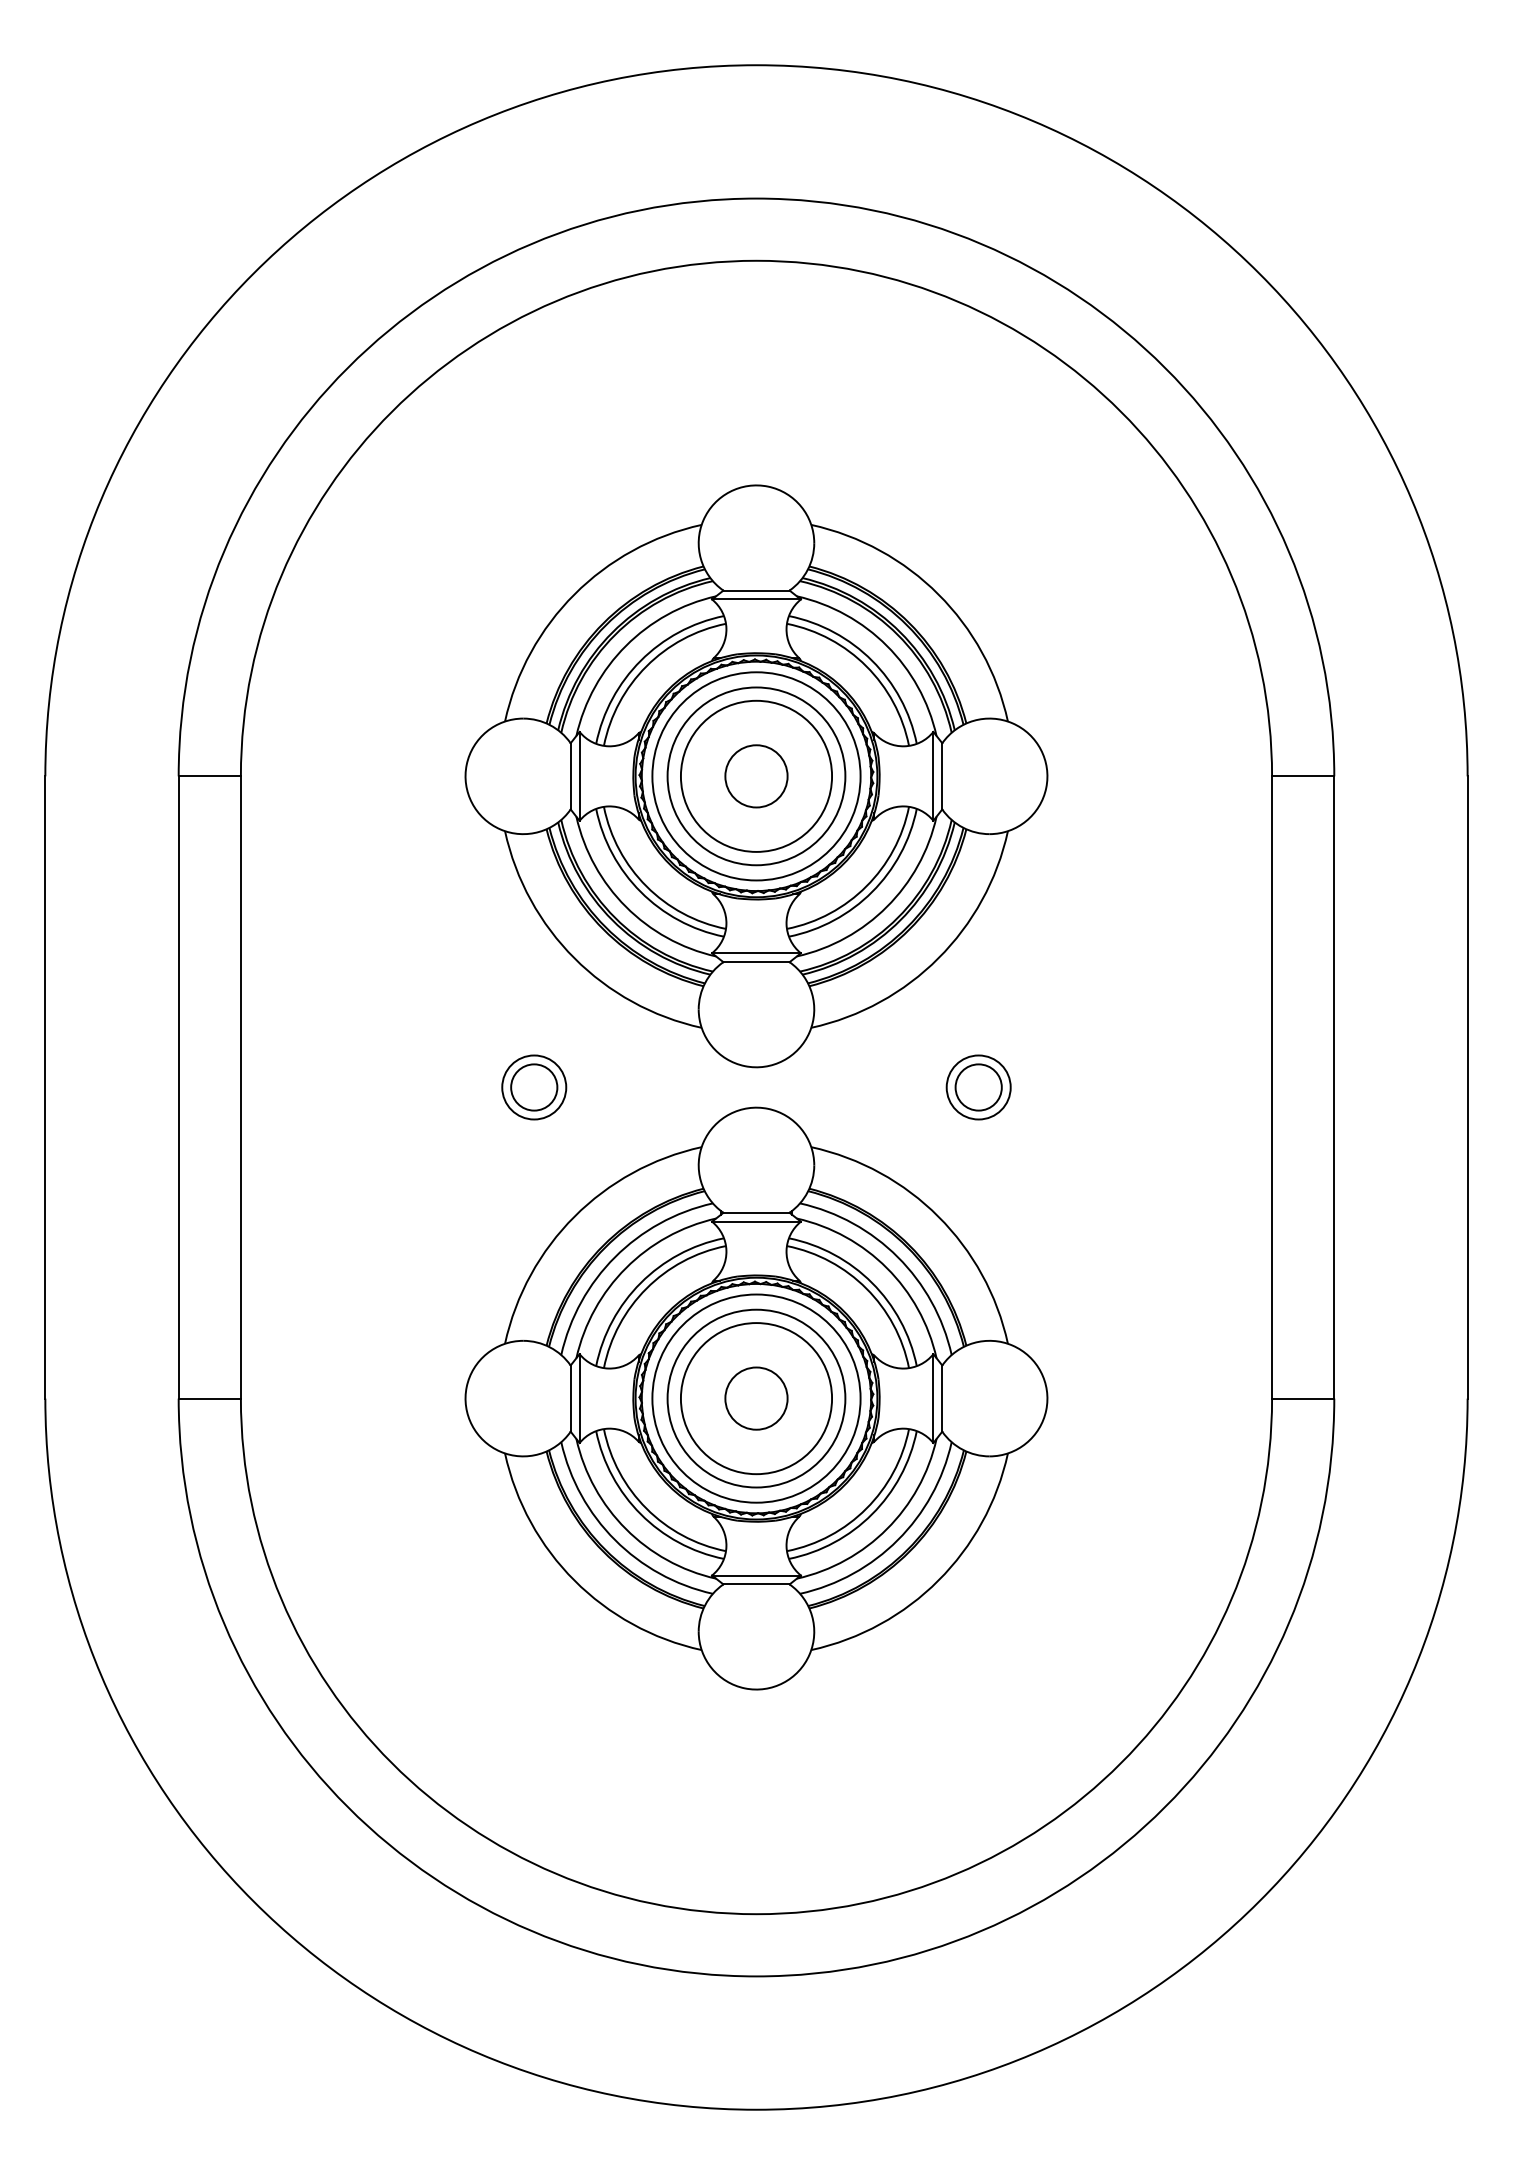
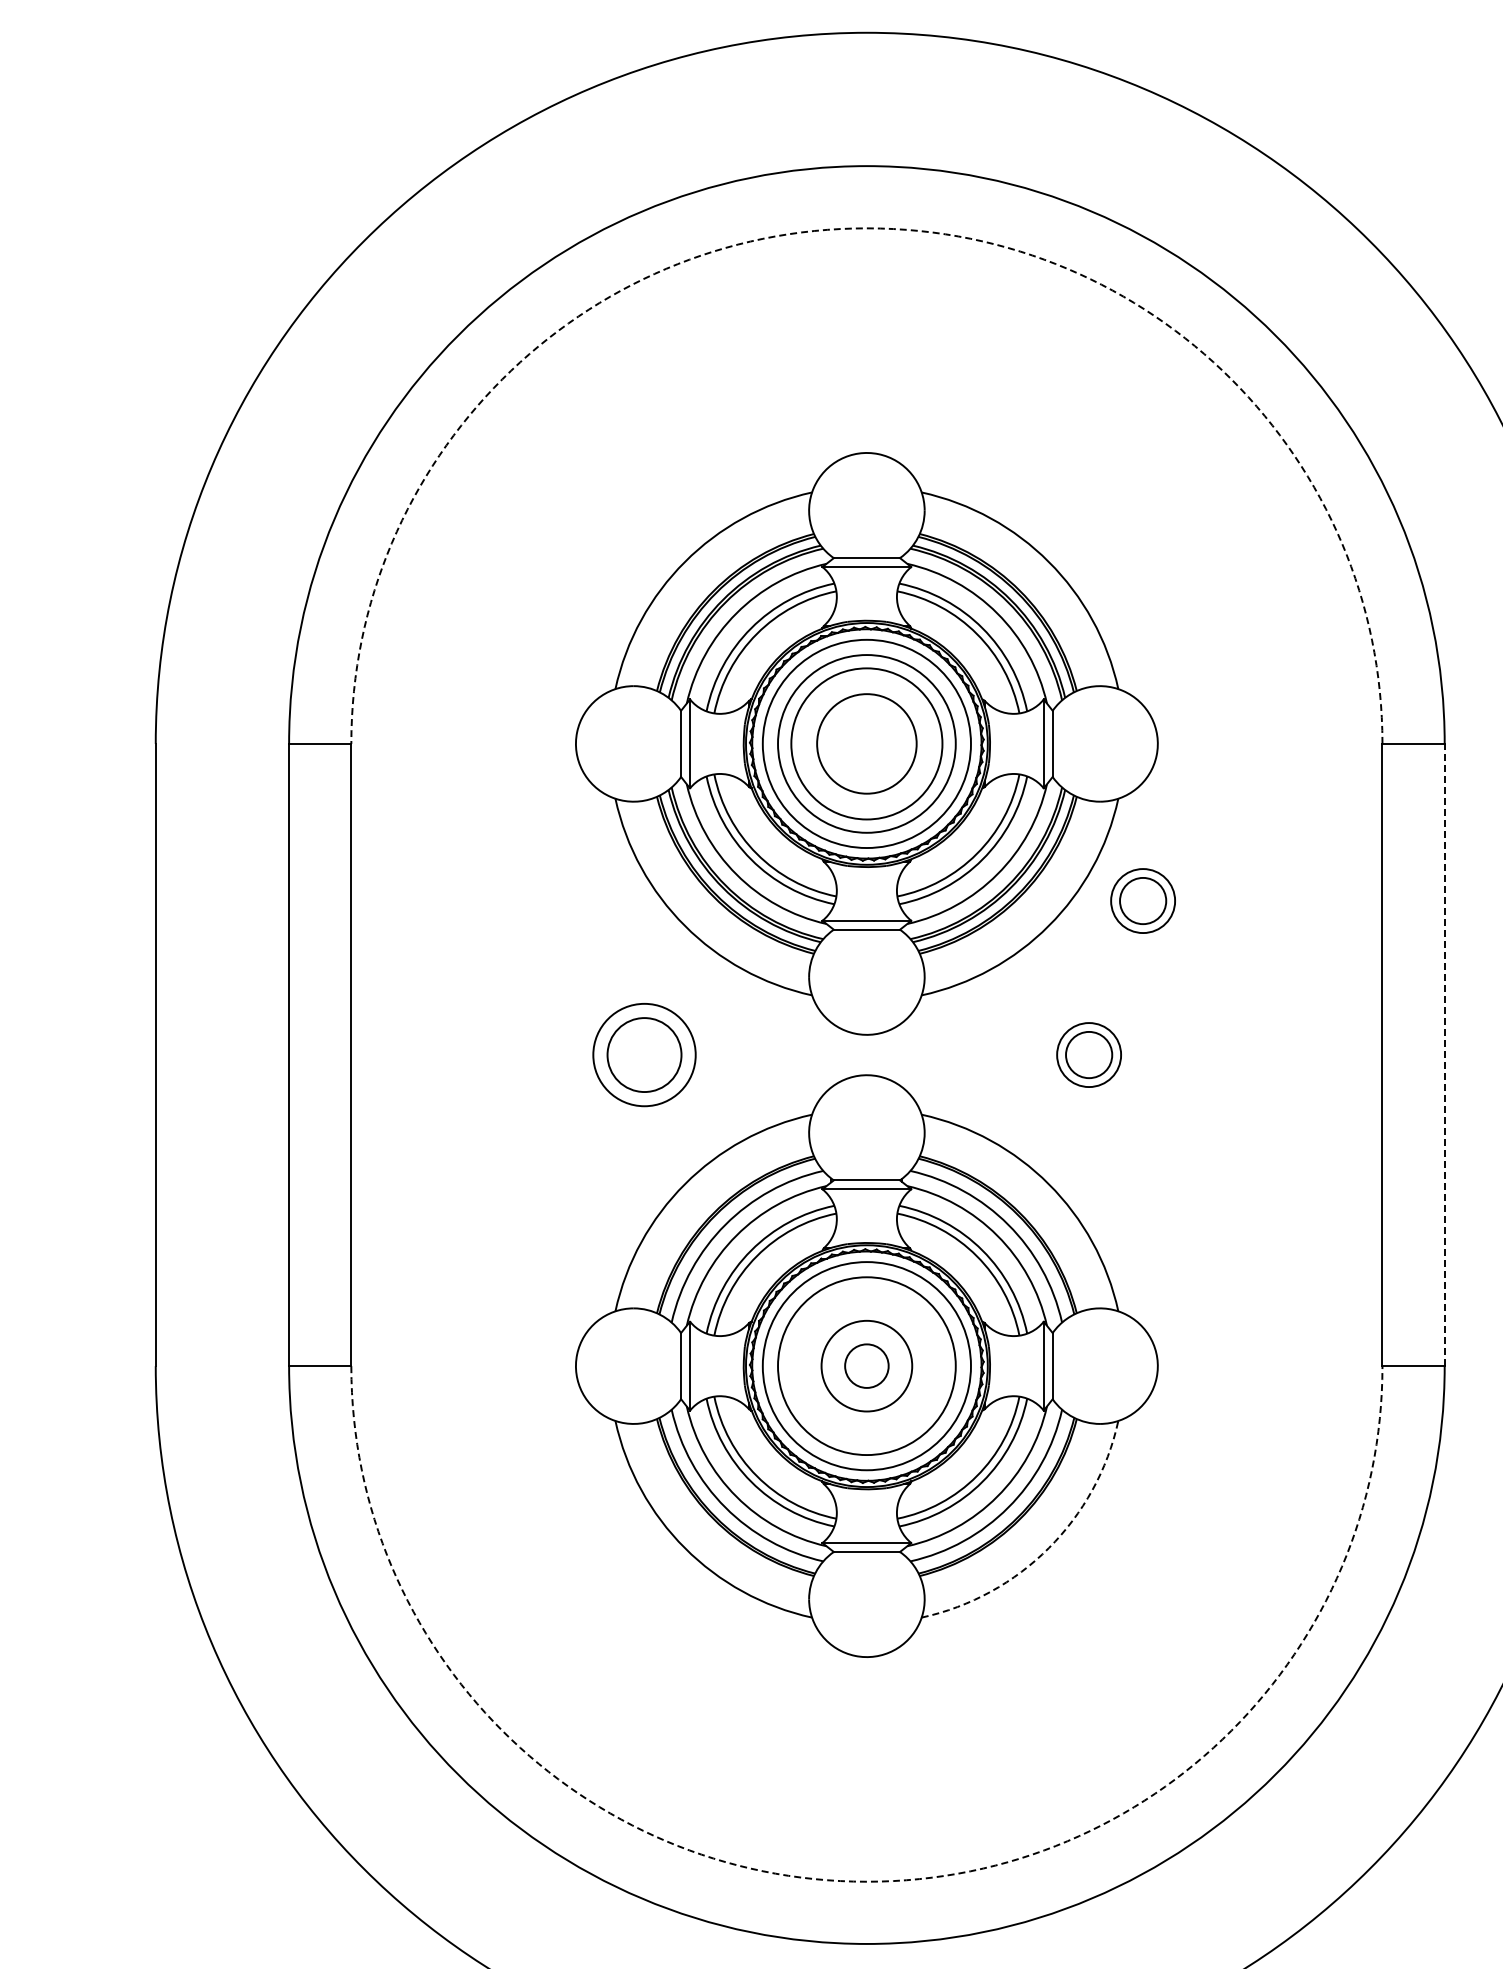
arc: (756, 260) -> (866, 228), solid -> dashed
circle: (756, 776) -> (866, 744), size x1.6
part: (1032, 933) -> (1142, 901), added
part: (534, 1087) -> (644, 1055), size x1.6
line: (1334, 1087) -> (1444, 1055), solid -> dashed
circle: (756, 1398) -> (866, 1366), size x0.6
circle: (756, 1398) -> (866, 1366), size x0.7
arc: (938, 1580) -> (1048, 1548), solid -> dashed
arc: (756, 1914) -> (866, 1882), solid -> dashed

